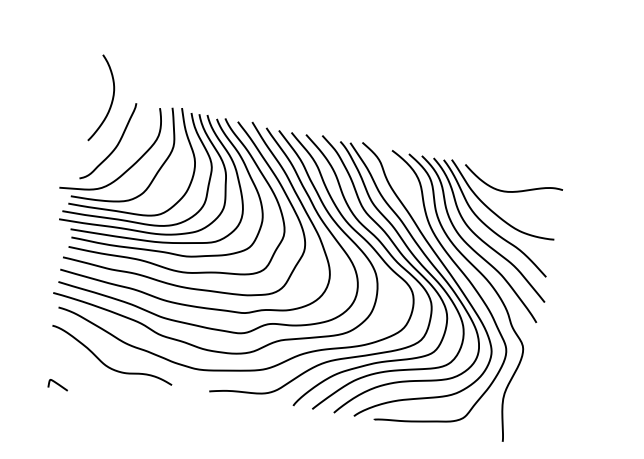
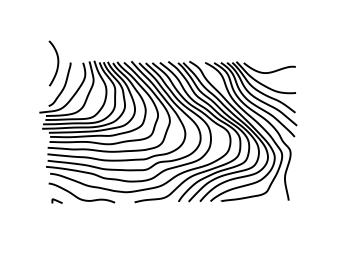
curve: (57, 383) -> (56, 200), moved

